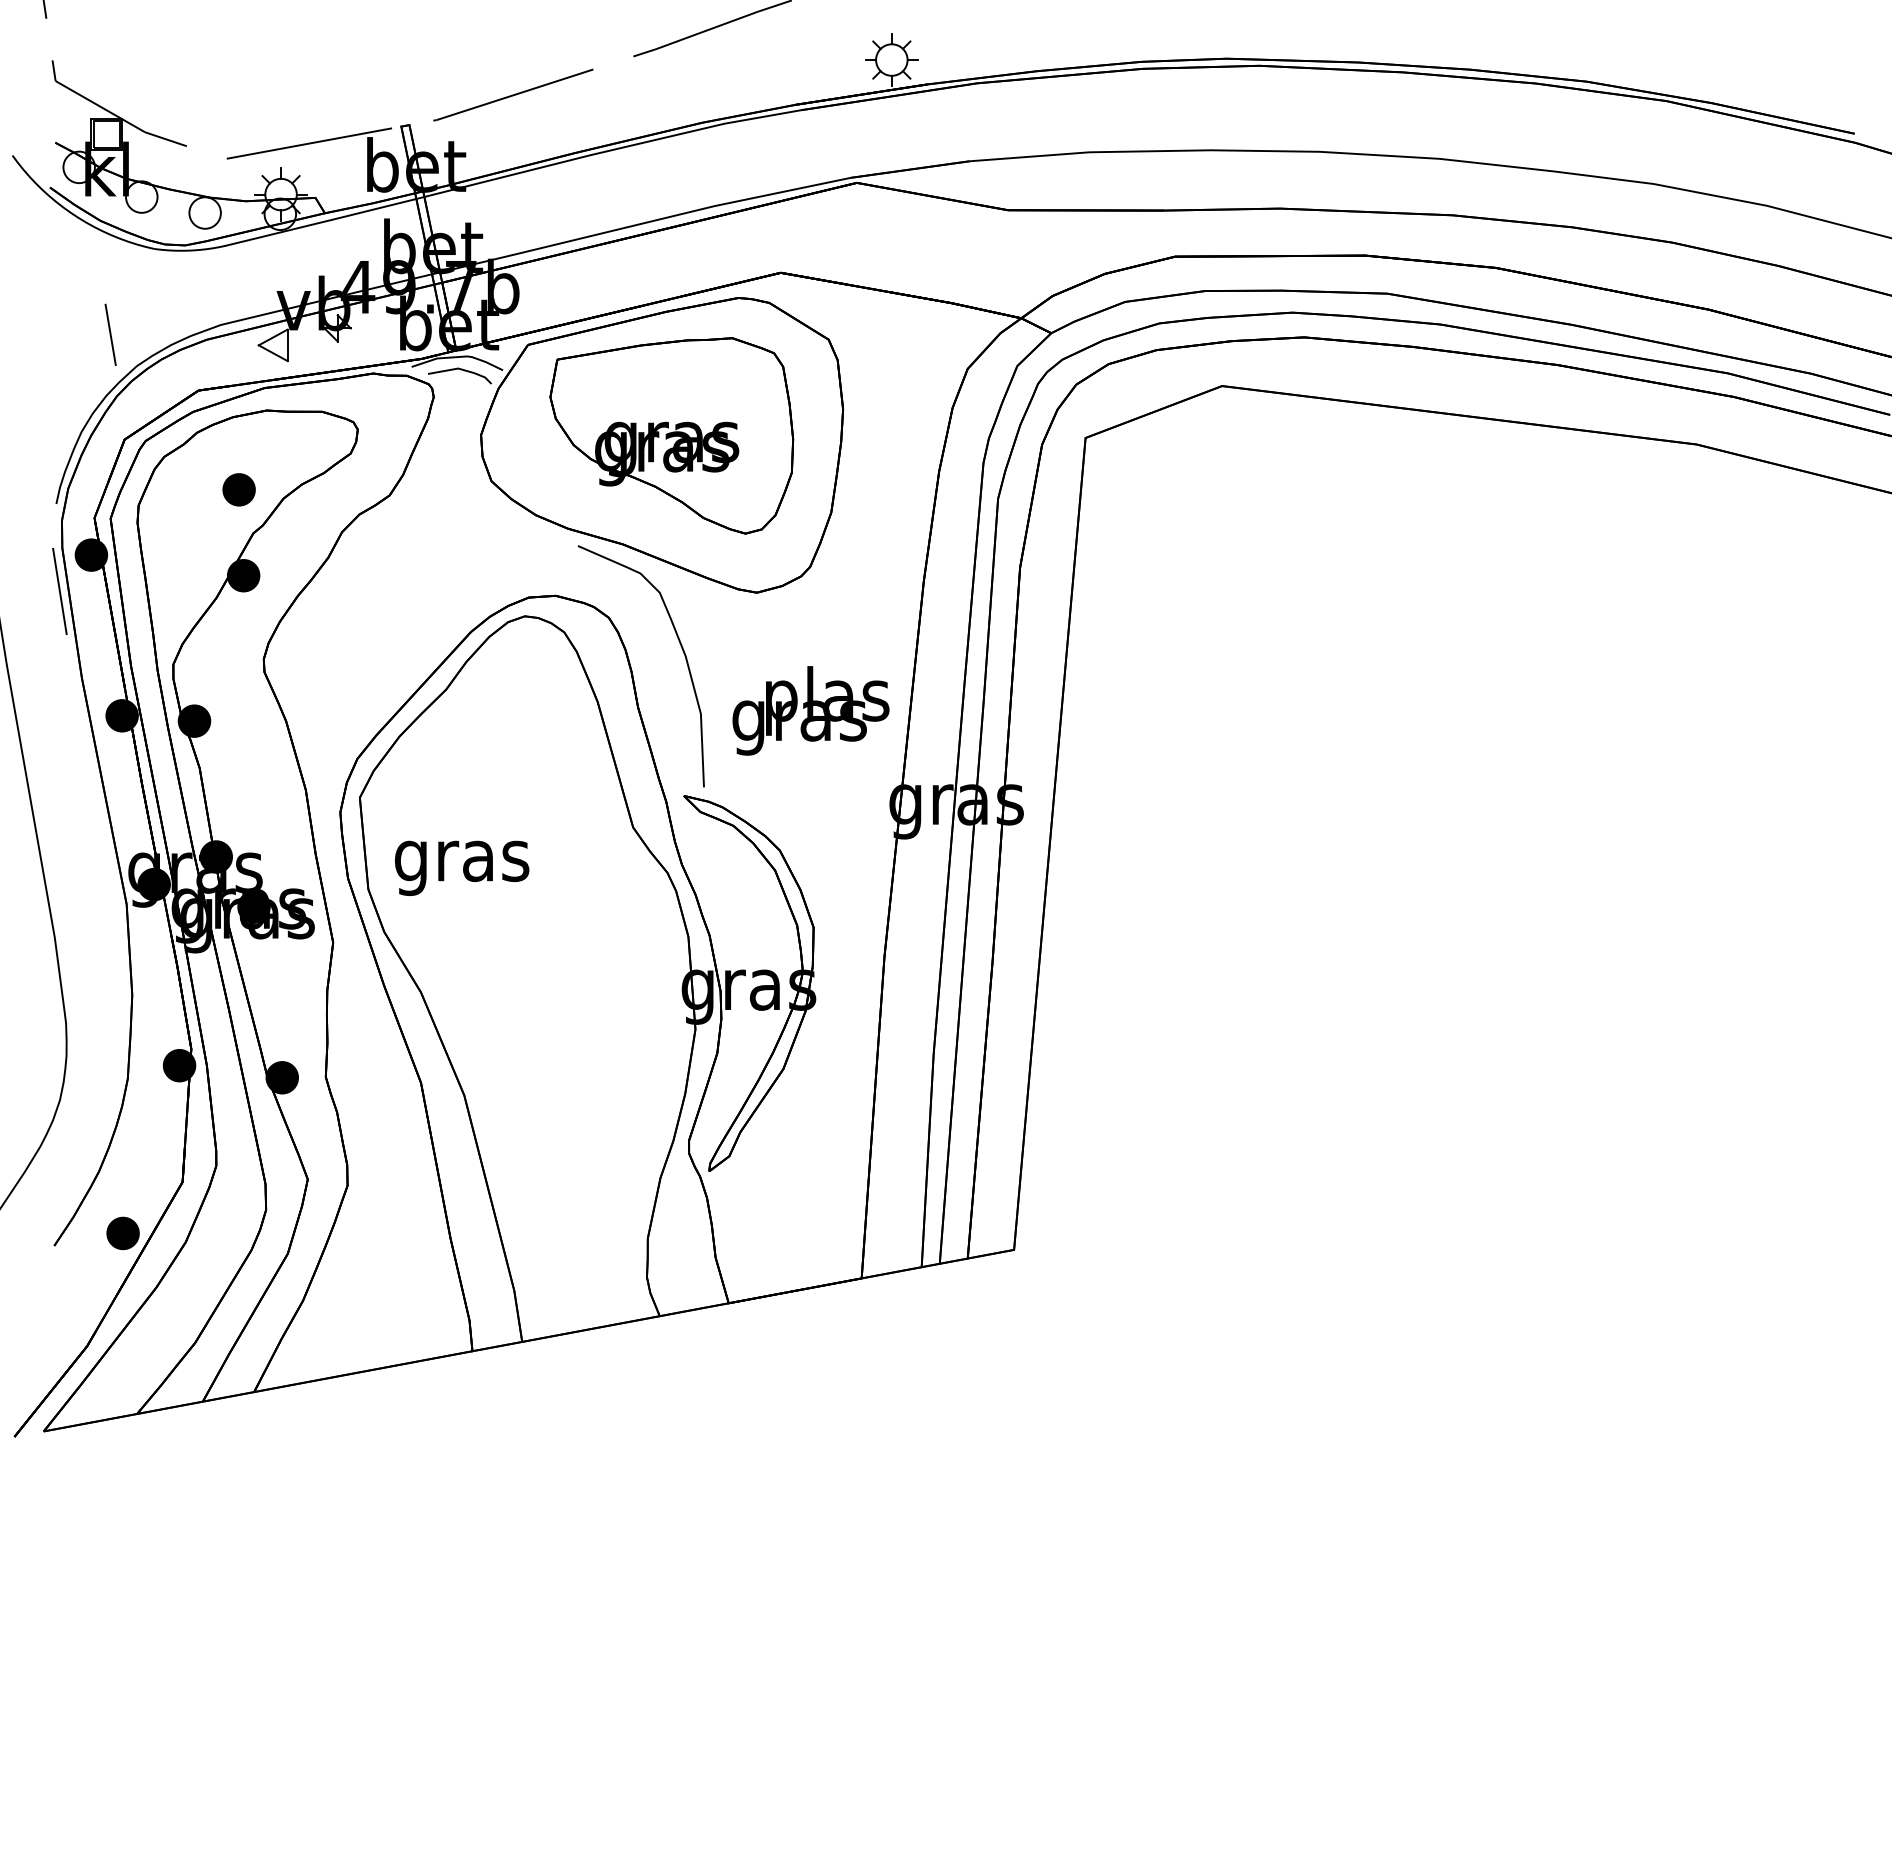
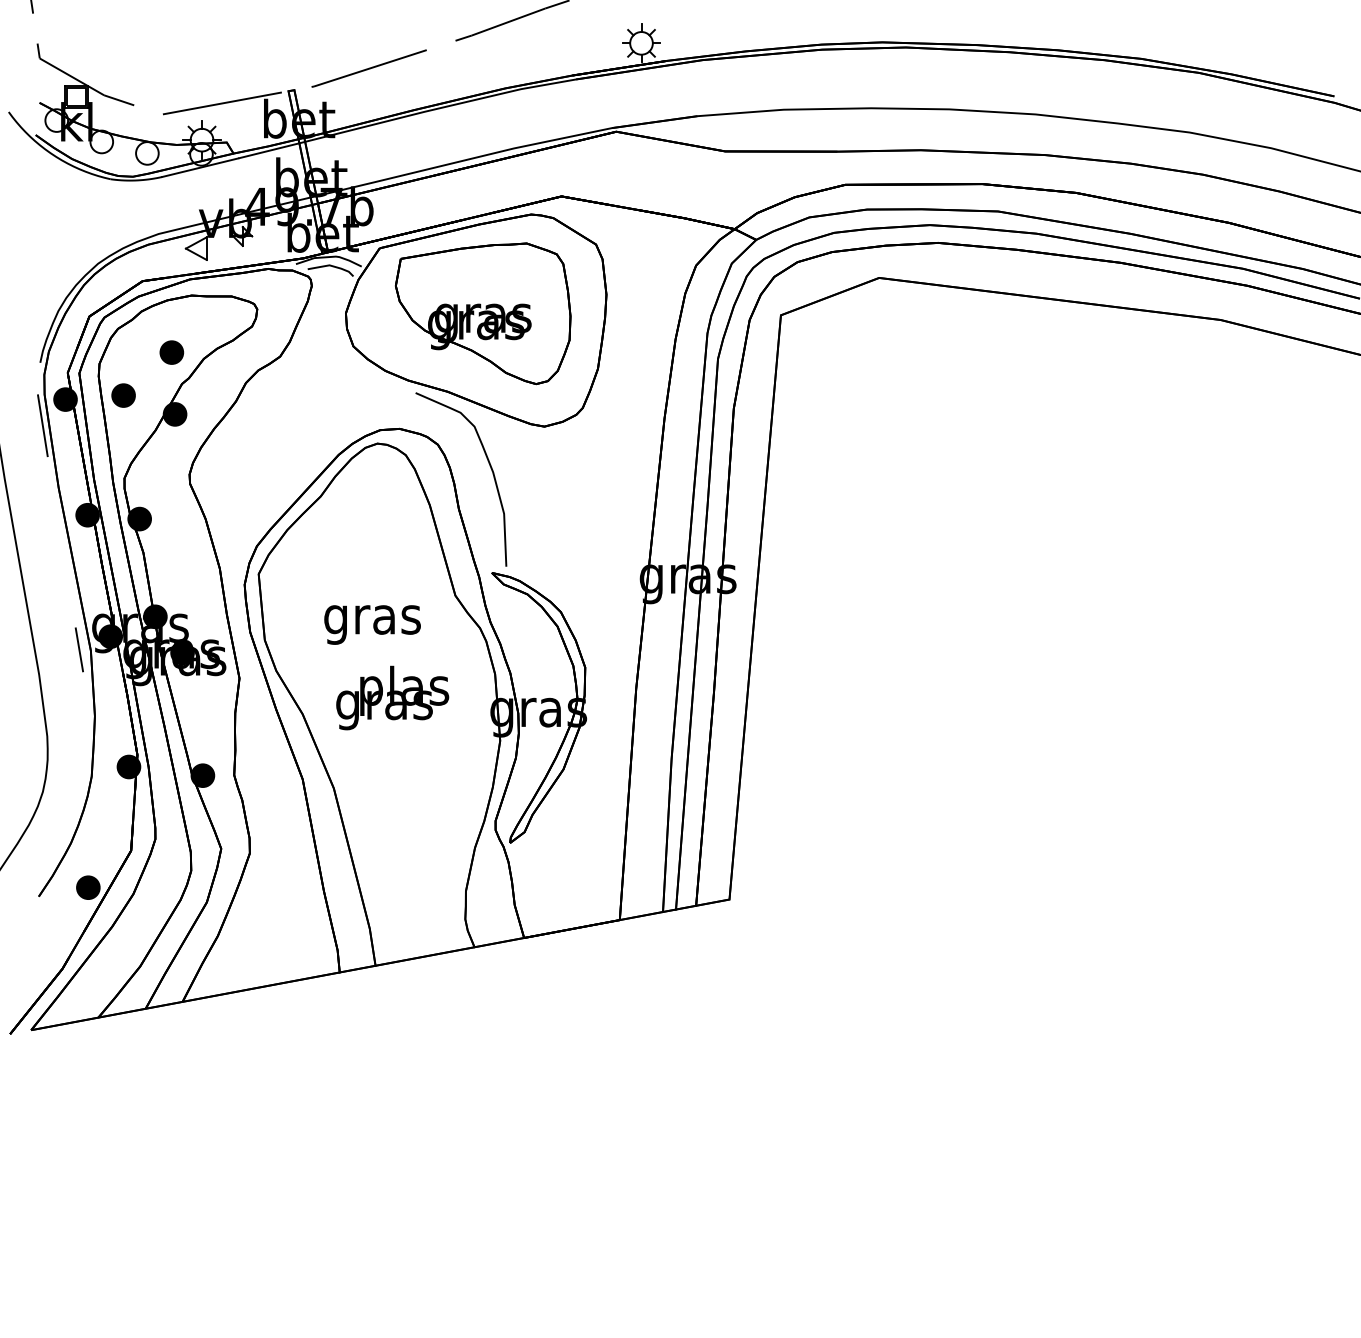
line: (110, 334) -> (79, 649), moved
part: (171, 549) -> (123, 395), added
text: (810, 710) -> (392, 697), moved
text: (462, 867) -> (372, 624), moved

